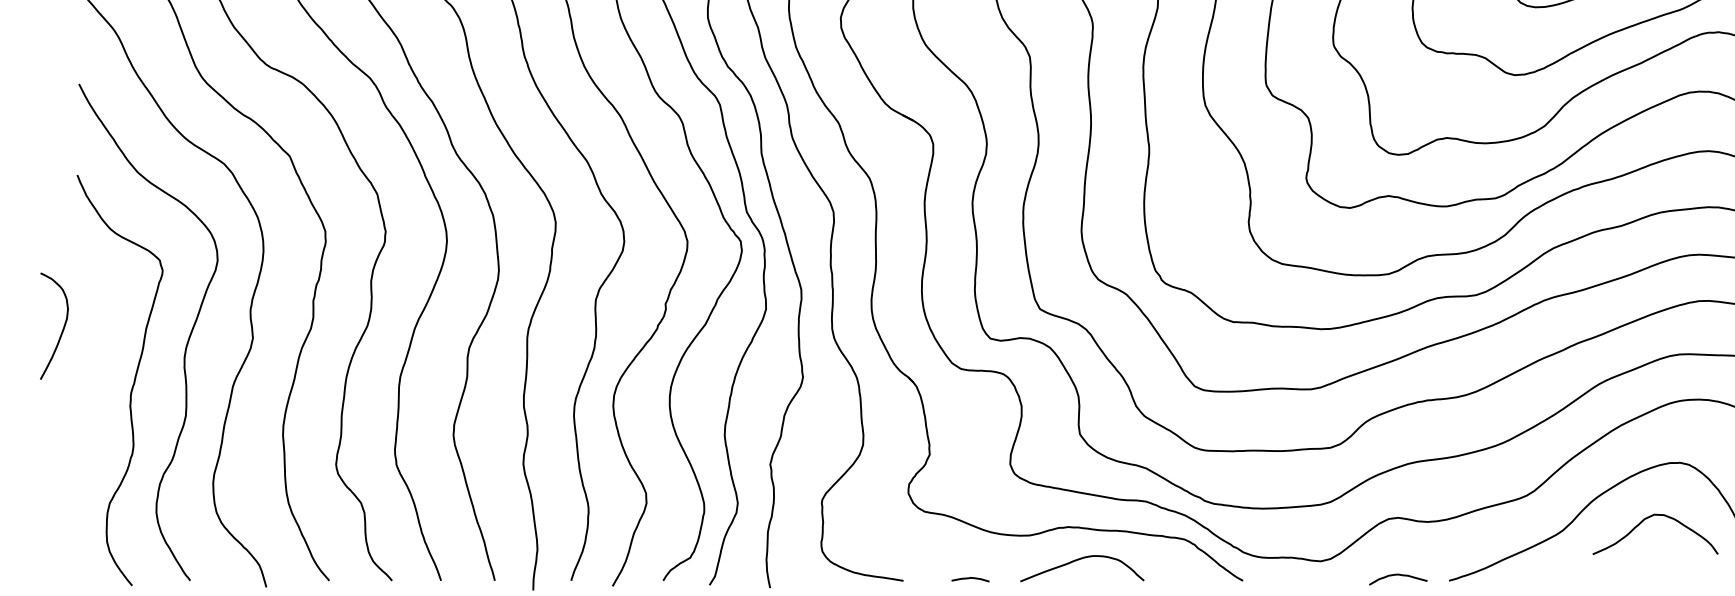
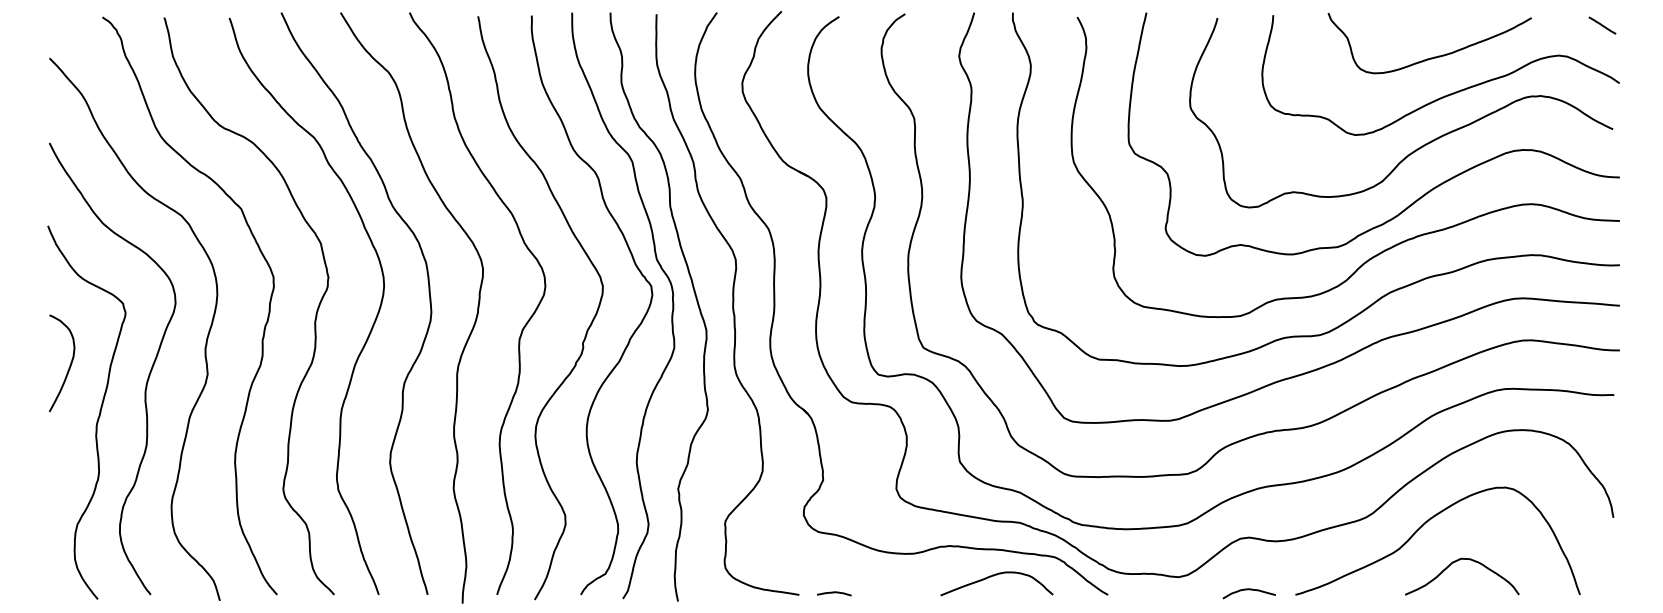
curve: (62, 328) -> (69, 365), moved
curve: (1648, 518) -> (1455, 562), moved
curve: (1079, 560) -> (994, 576), moved
curve: (970, 579) -> (834, 593), moved

